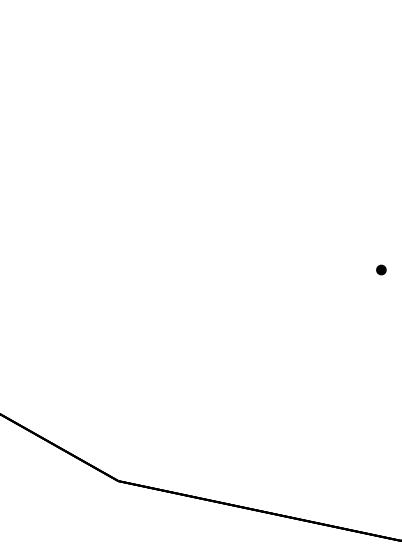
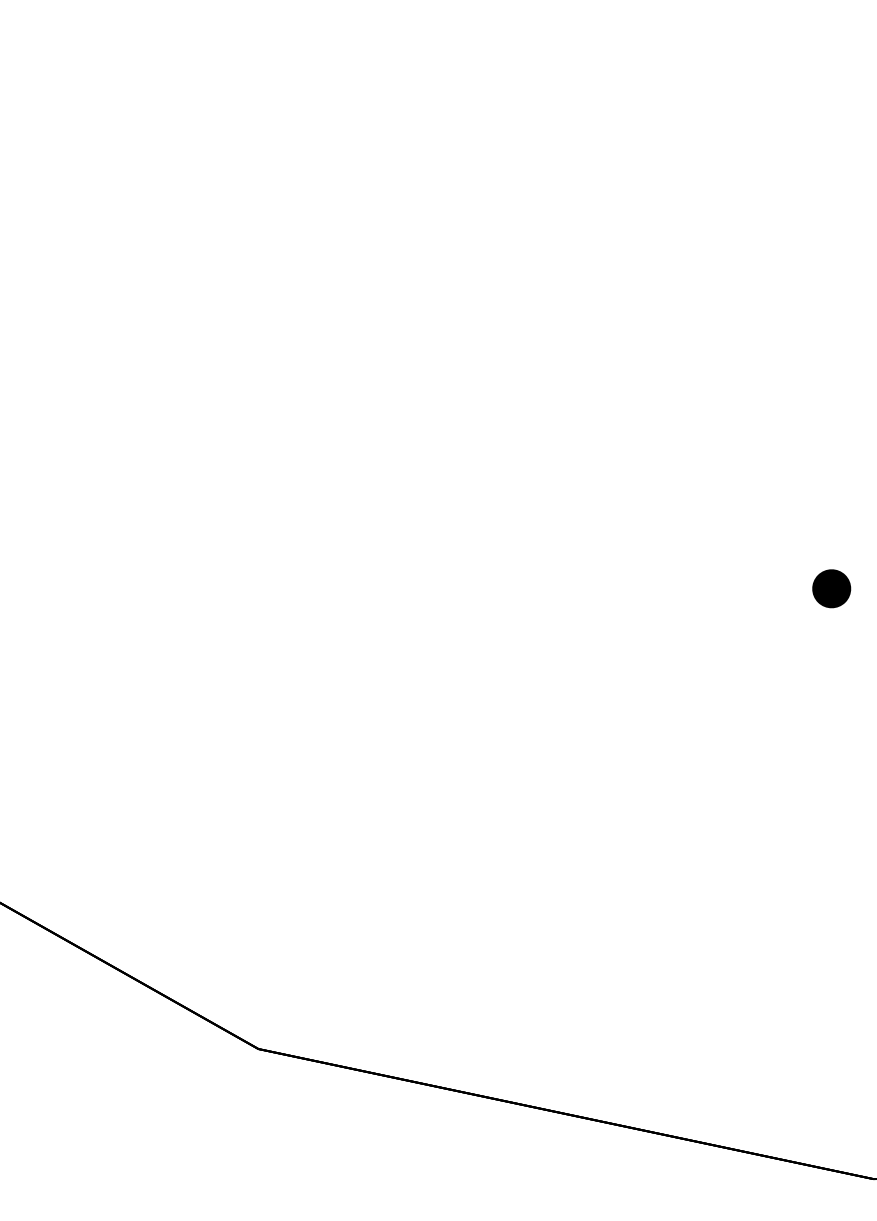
part: (381, 269) -> (832, 587), size x1.67

